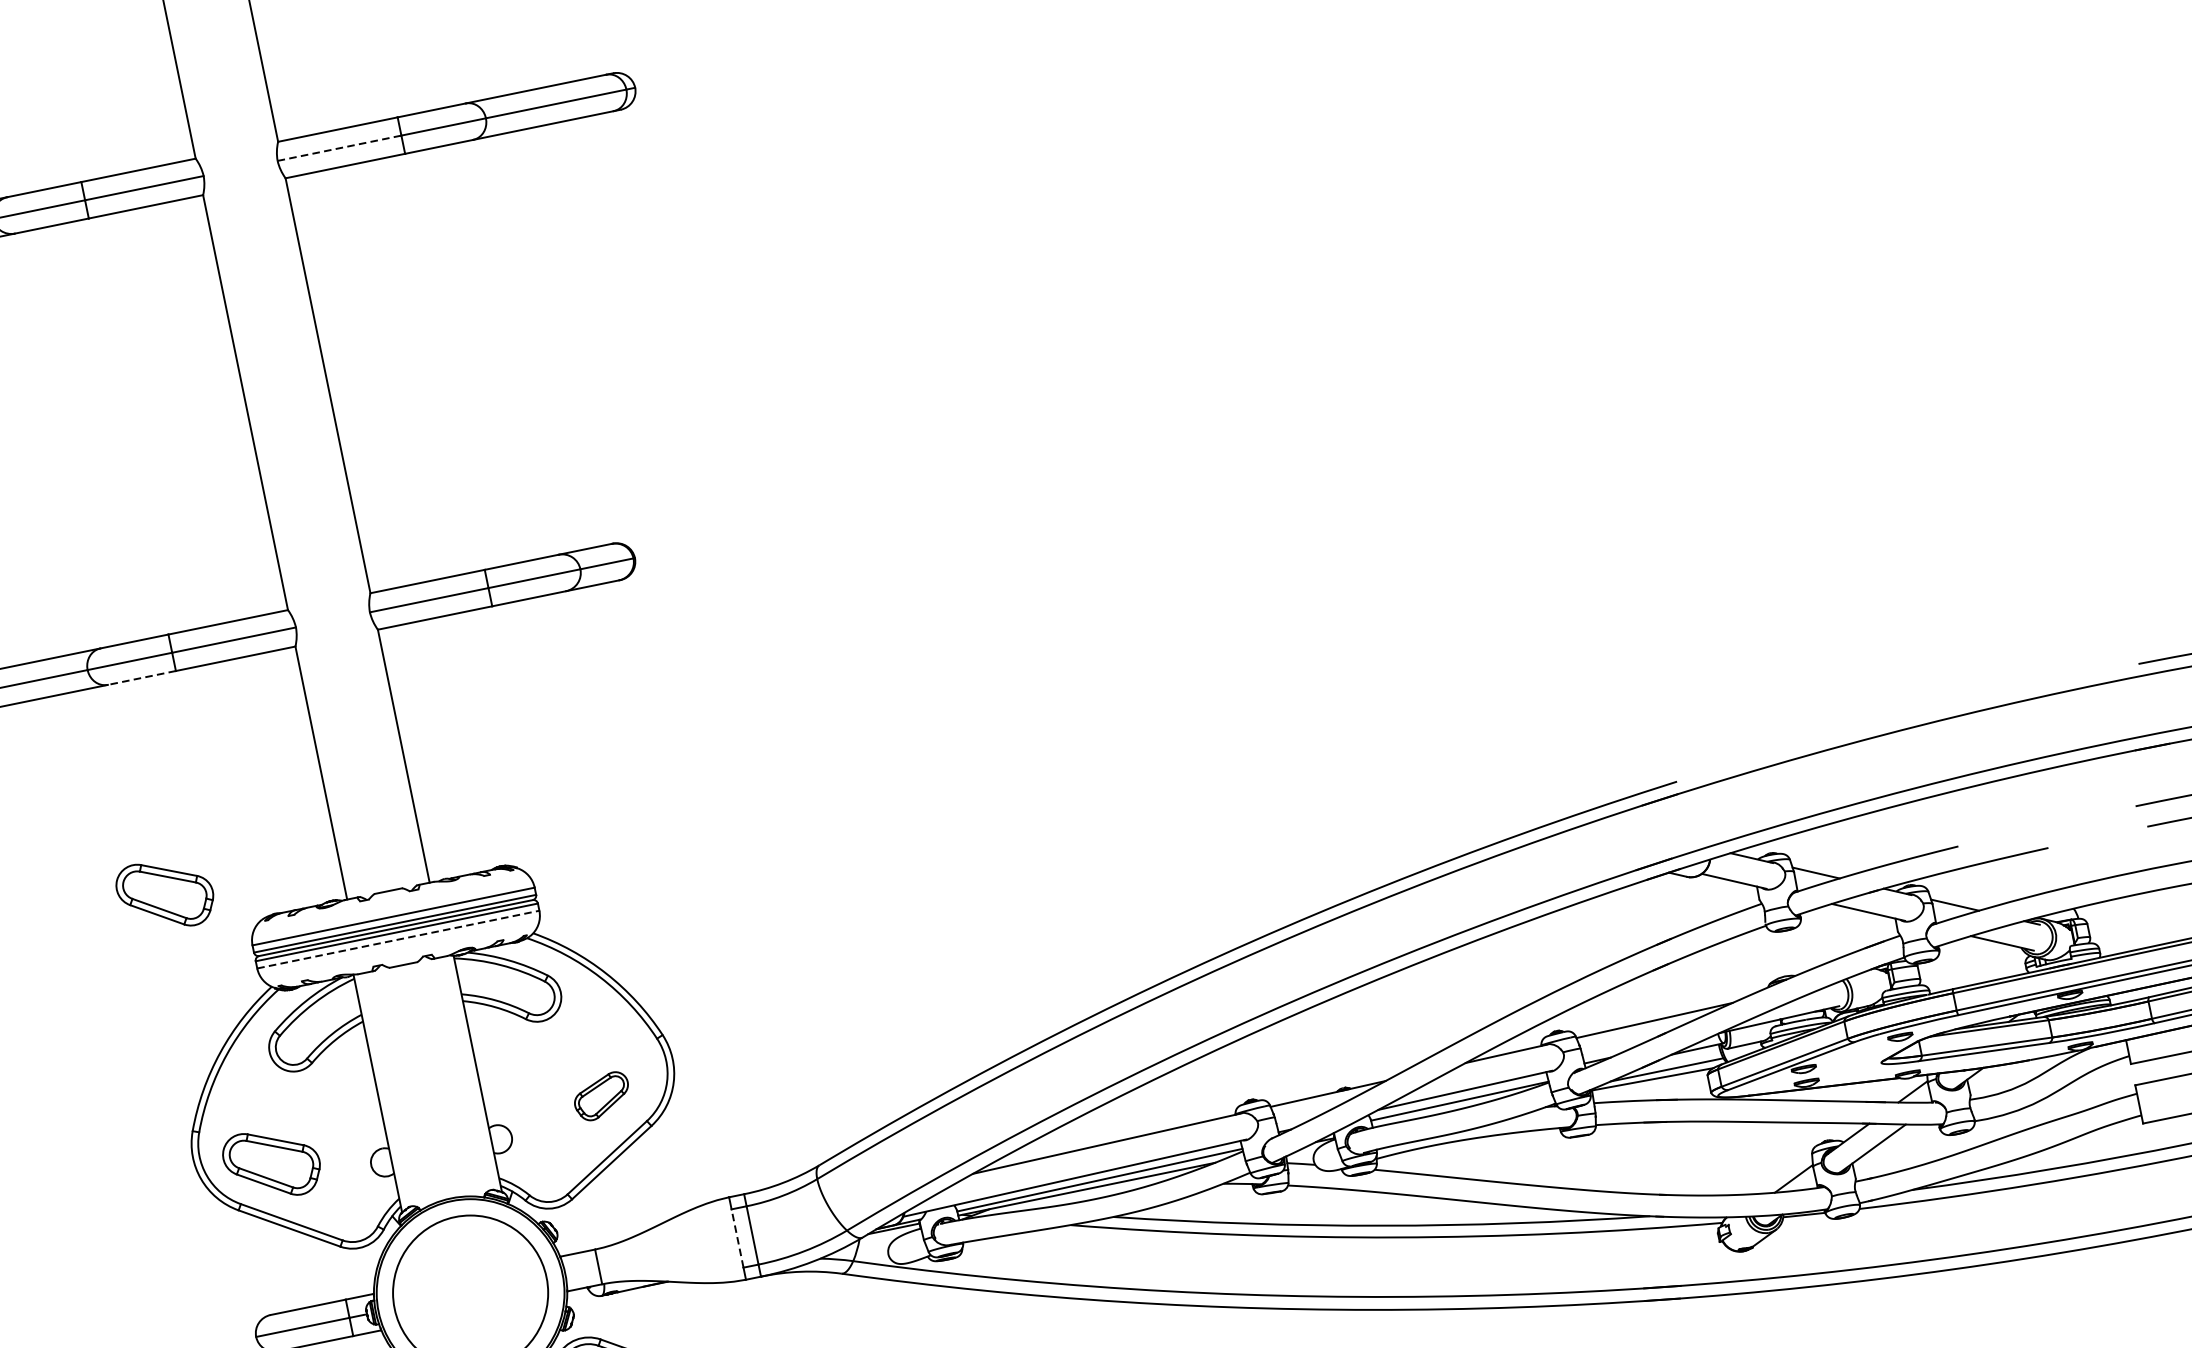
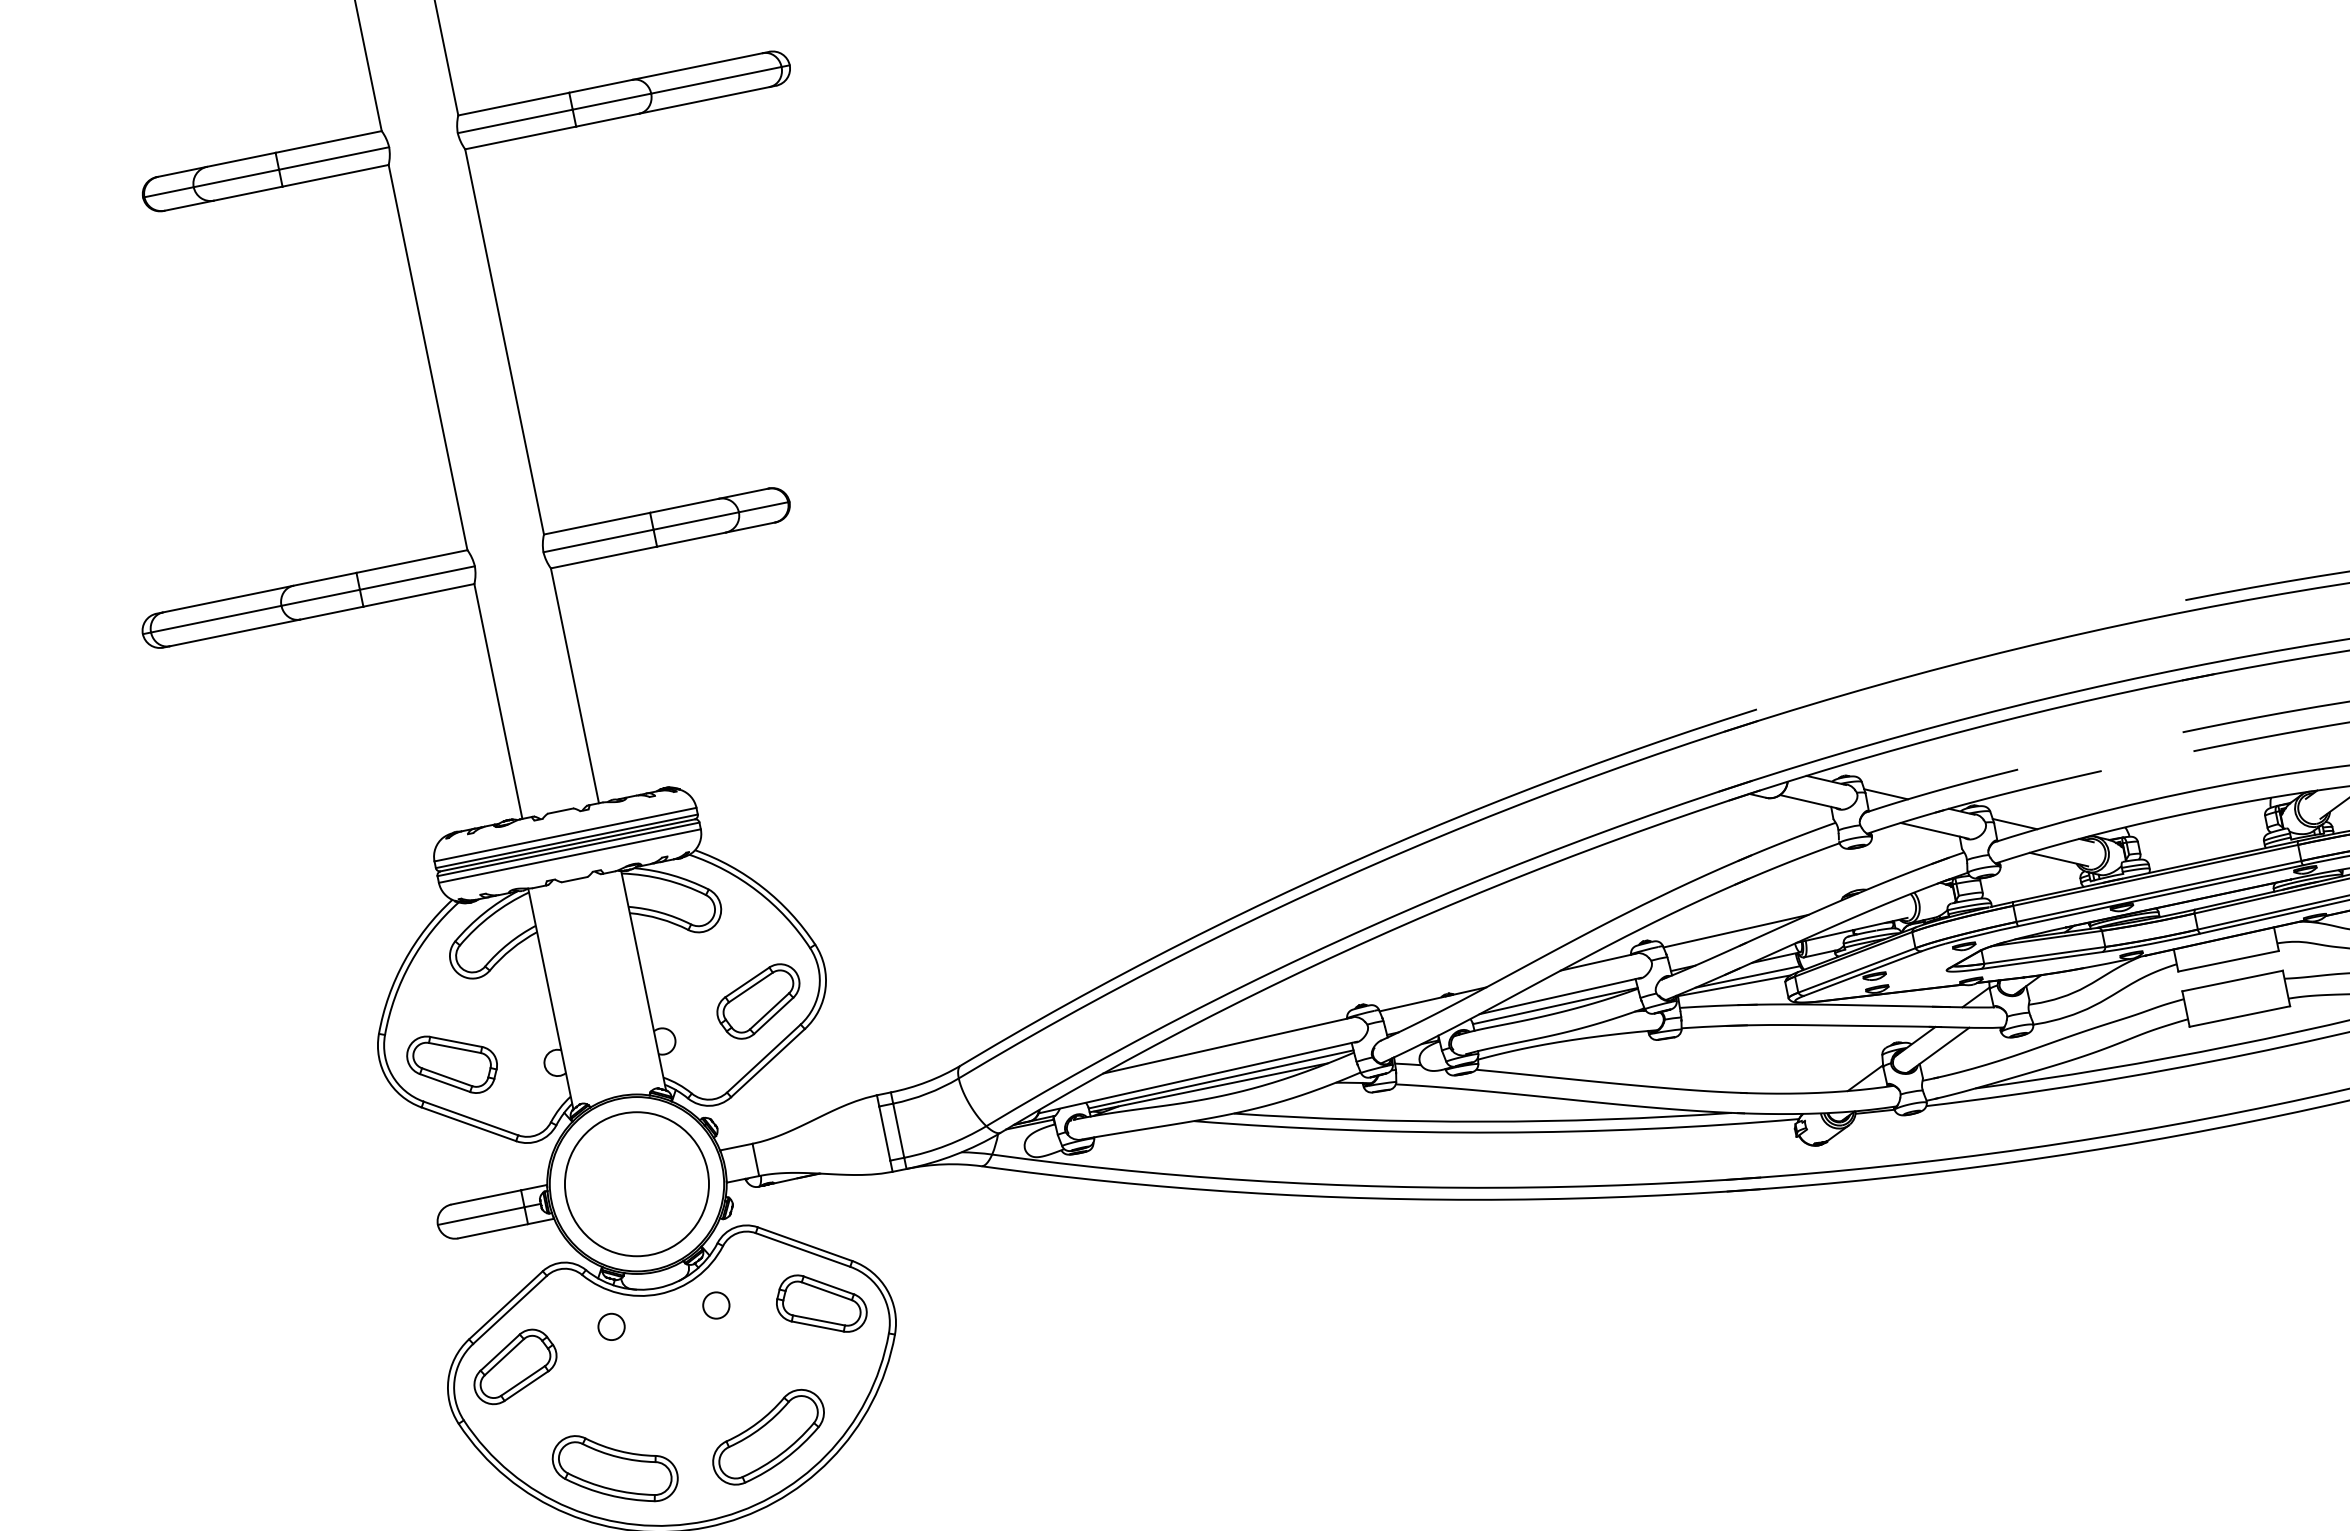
line: (339, 148) -> (515, 121), dashed -> solid
line: (141, 678) -> (331, 613), dashed -> solid
part: (164, 894) -> (352, 814), removed
line: (397, 940) -> (569, 856), dashed -> solid
part: (601, 1096) -> (758, 1001), size x1.67
line: (737, 1238) -> (884, 1133), dashed -> solid

